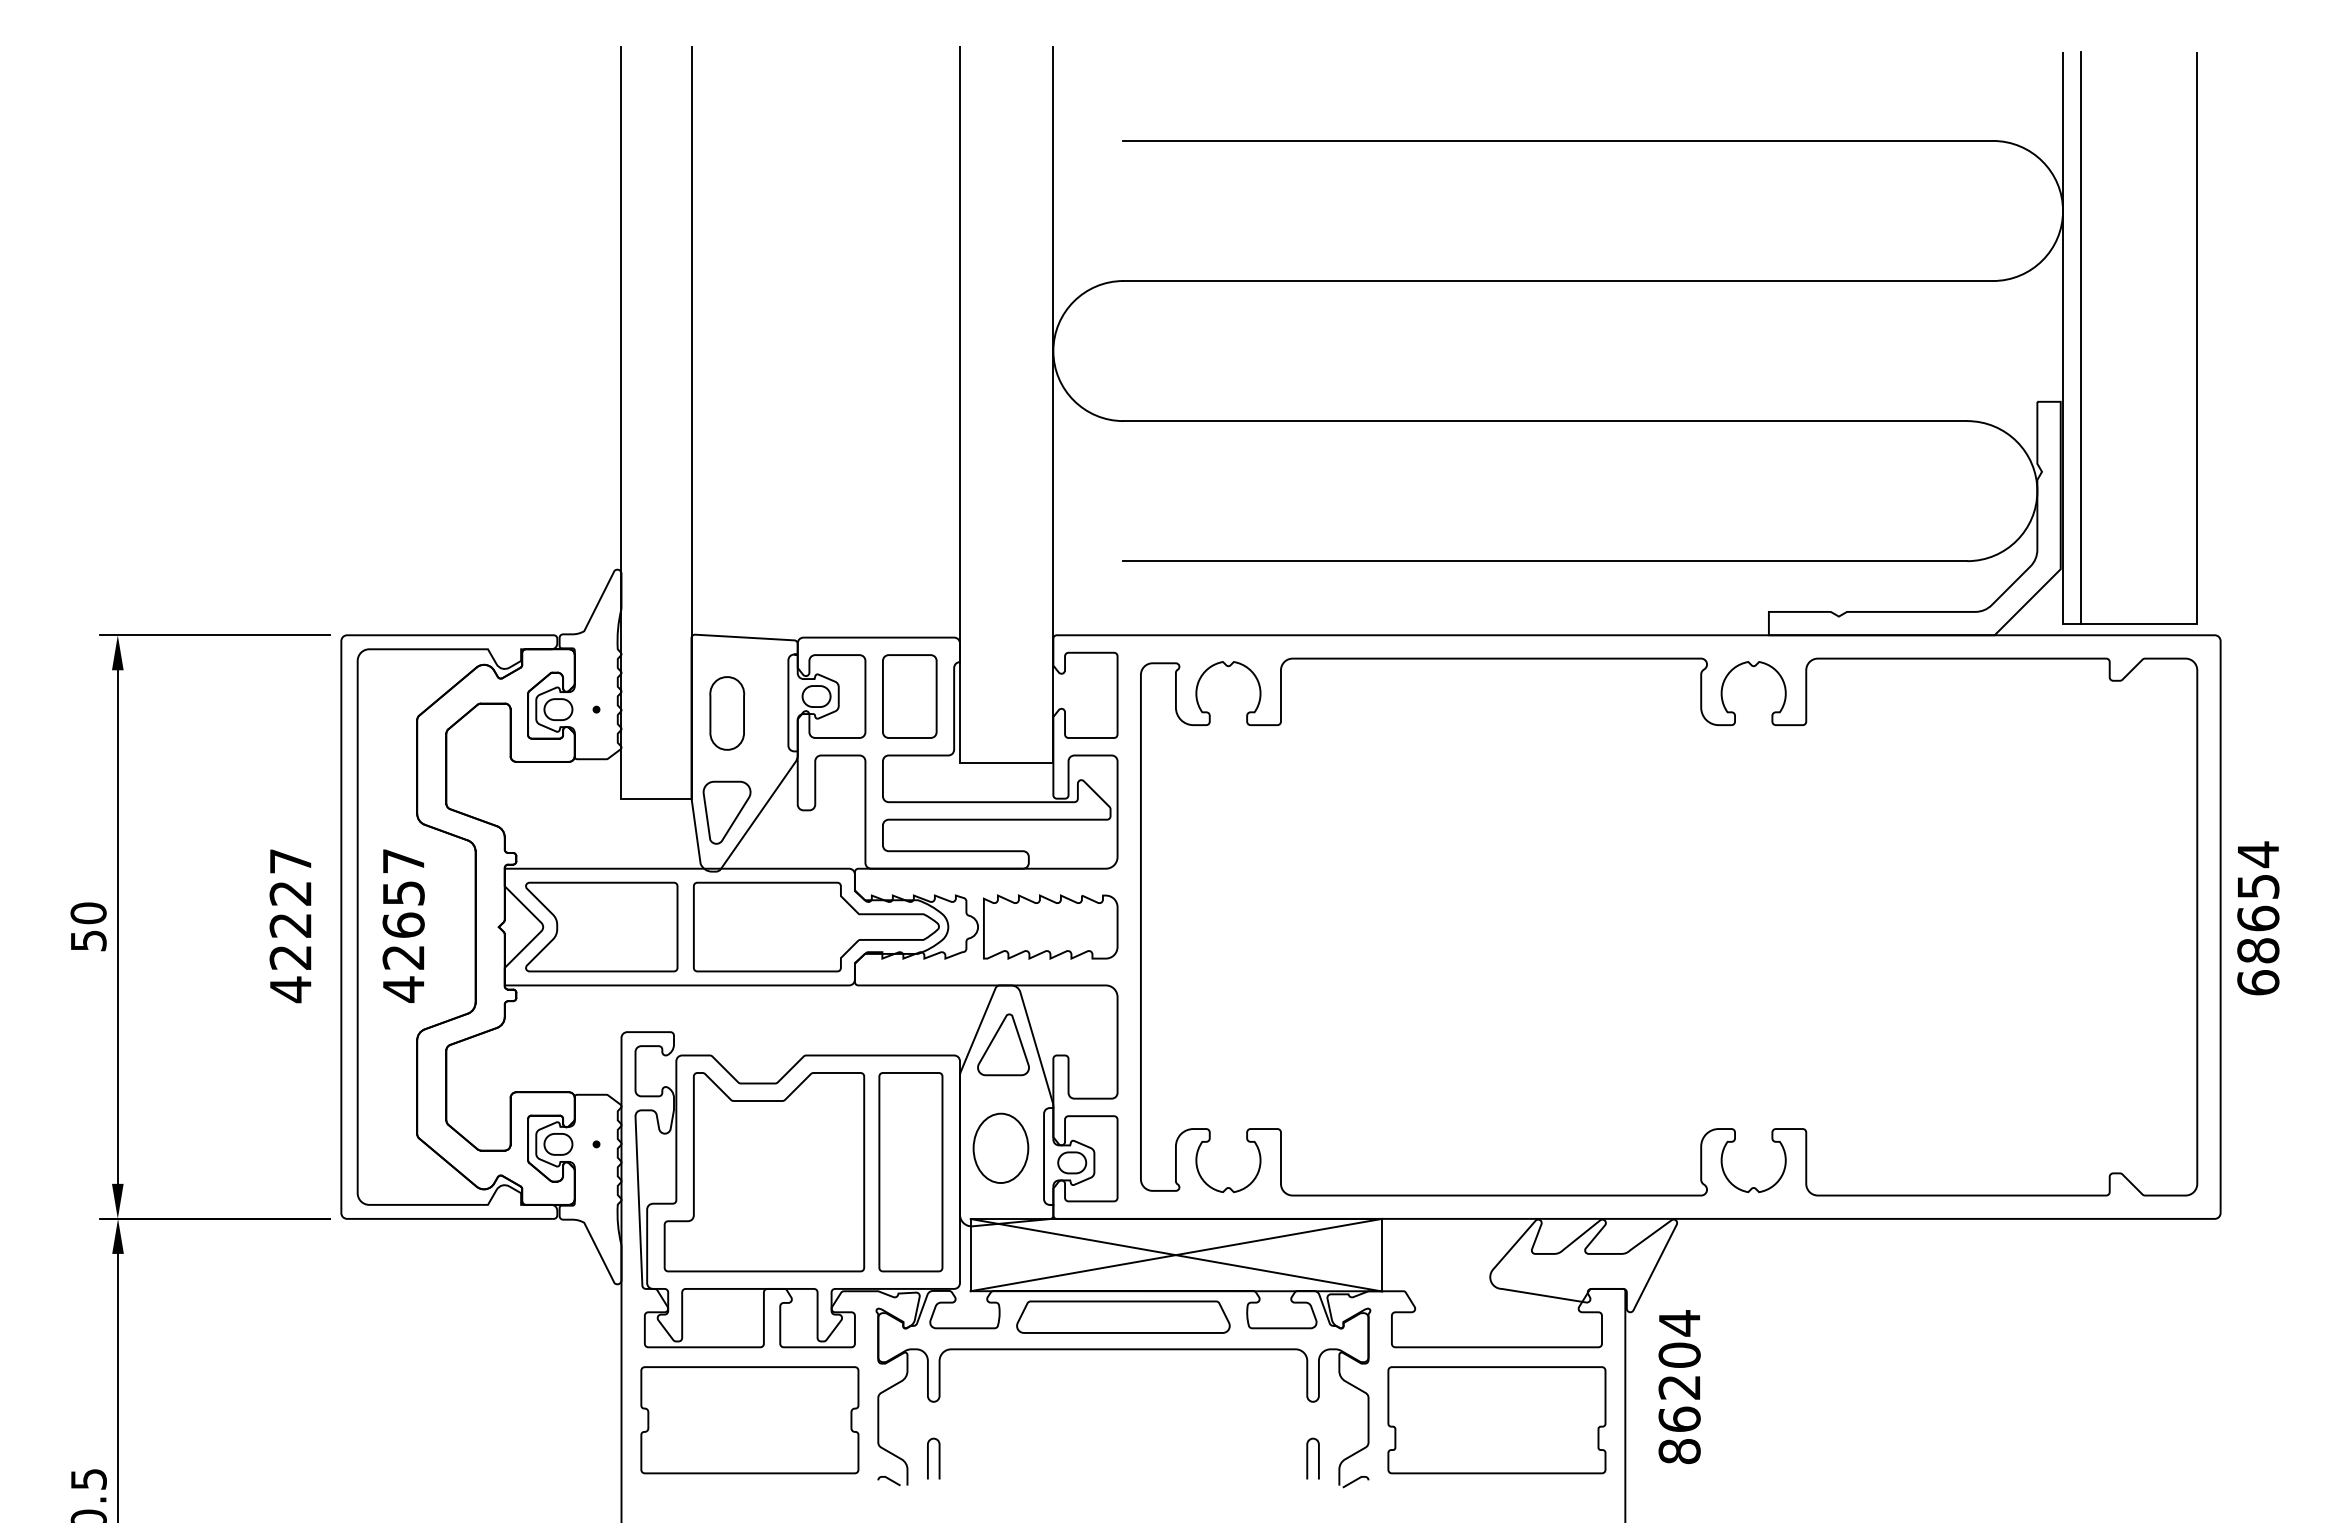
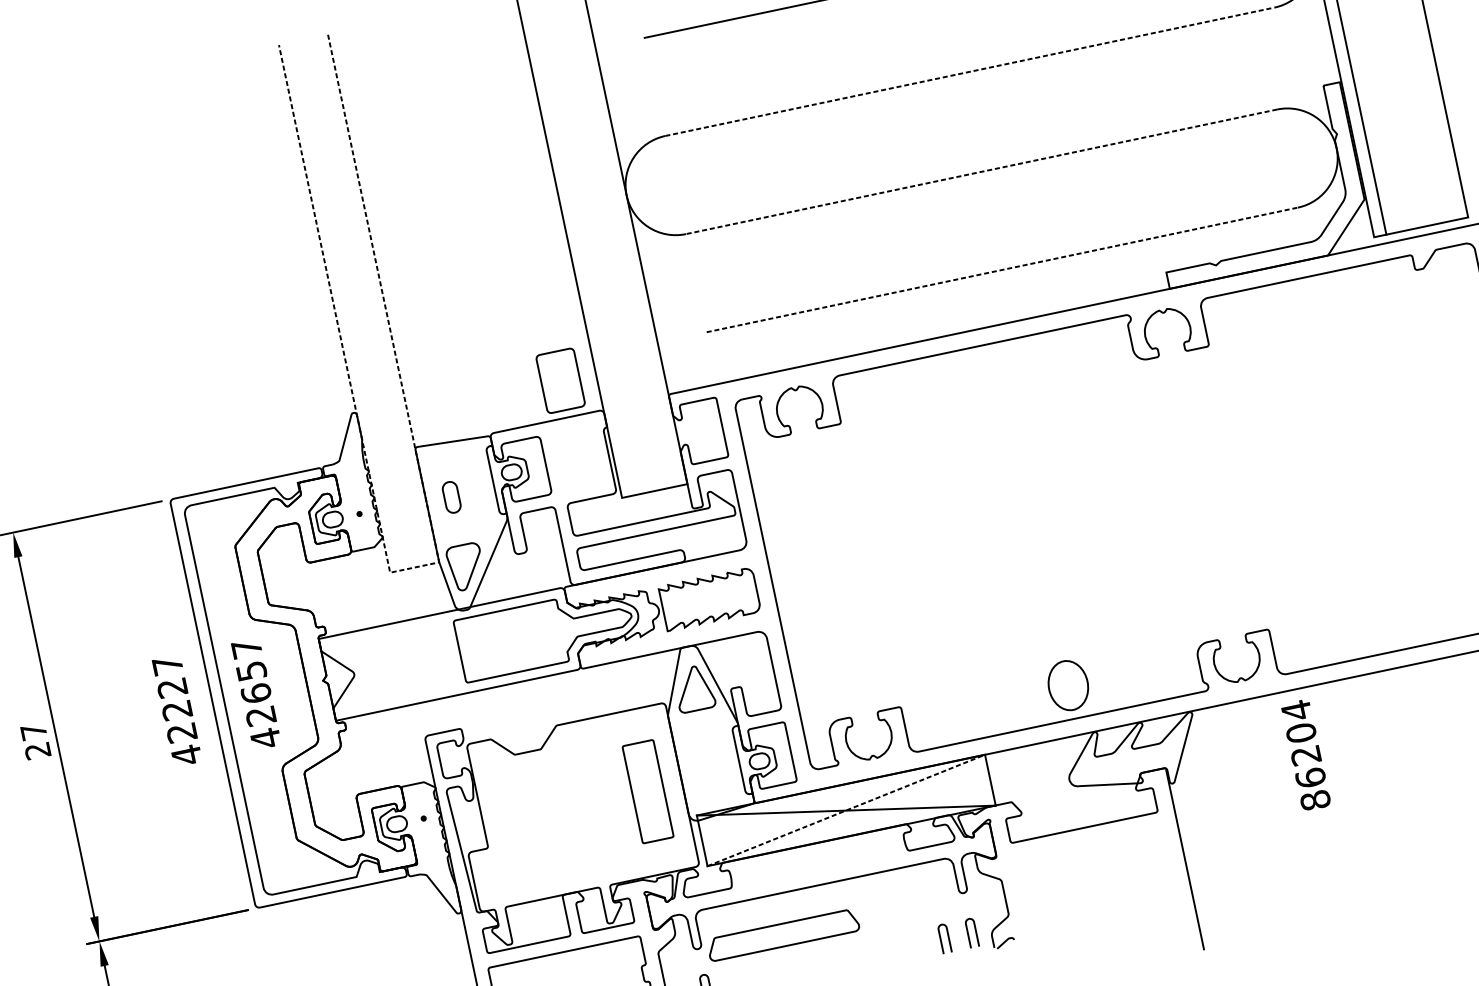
line: (1558, 281) -> (970, 72), solid -> dashed
line: (1545, 421) -> (981, 172), solid -> dashed
line: (1545, 561) -> (1002, 270), solid -> dashed
part: (909, 696) -> (560, 380), moved
part: (727, 713) -> (451, 497), size x0.6
line: (656, 798) -> (414, 567), solid -> dashed
text: (88, 926) -> (35, 740), 50 -> 27
part: (601, 926) -> (395, 665), removed
part: (1000, 1147) -> (1067, 685), moved
part: (764, 1172) -> (545, 813), removed
part: (910, 1172) -> (647, 791), size x0.7
line: (1176, 1255) -> (846, 810), solid -> dashed
curve: (1123, 1302) -> (781, 924), moved
text: (1679, 1387) -> (1305, 755), moved
part: (1496, 1420) -> (1094, 879), removed
curve: (1269, 1458) -> (941, 939), added

